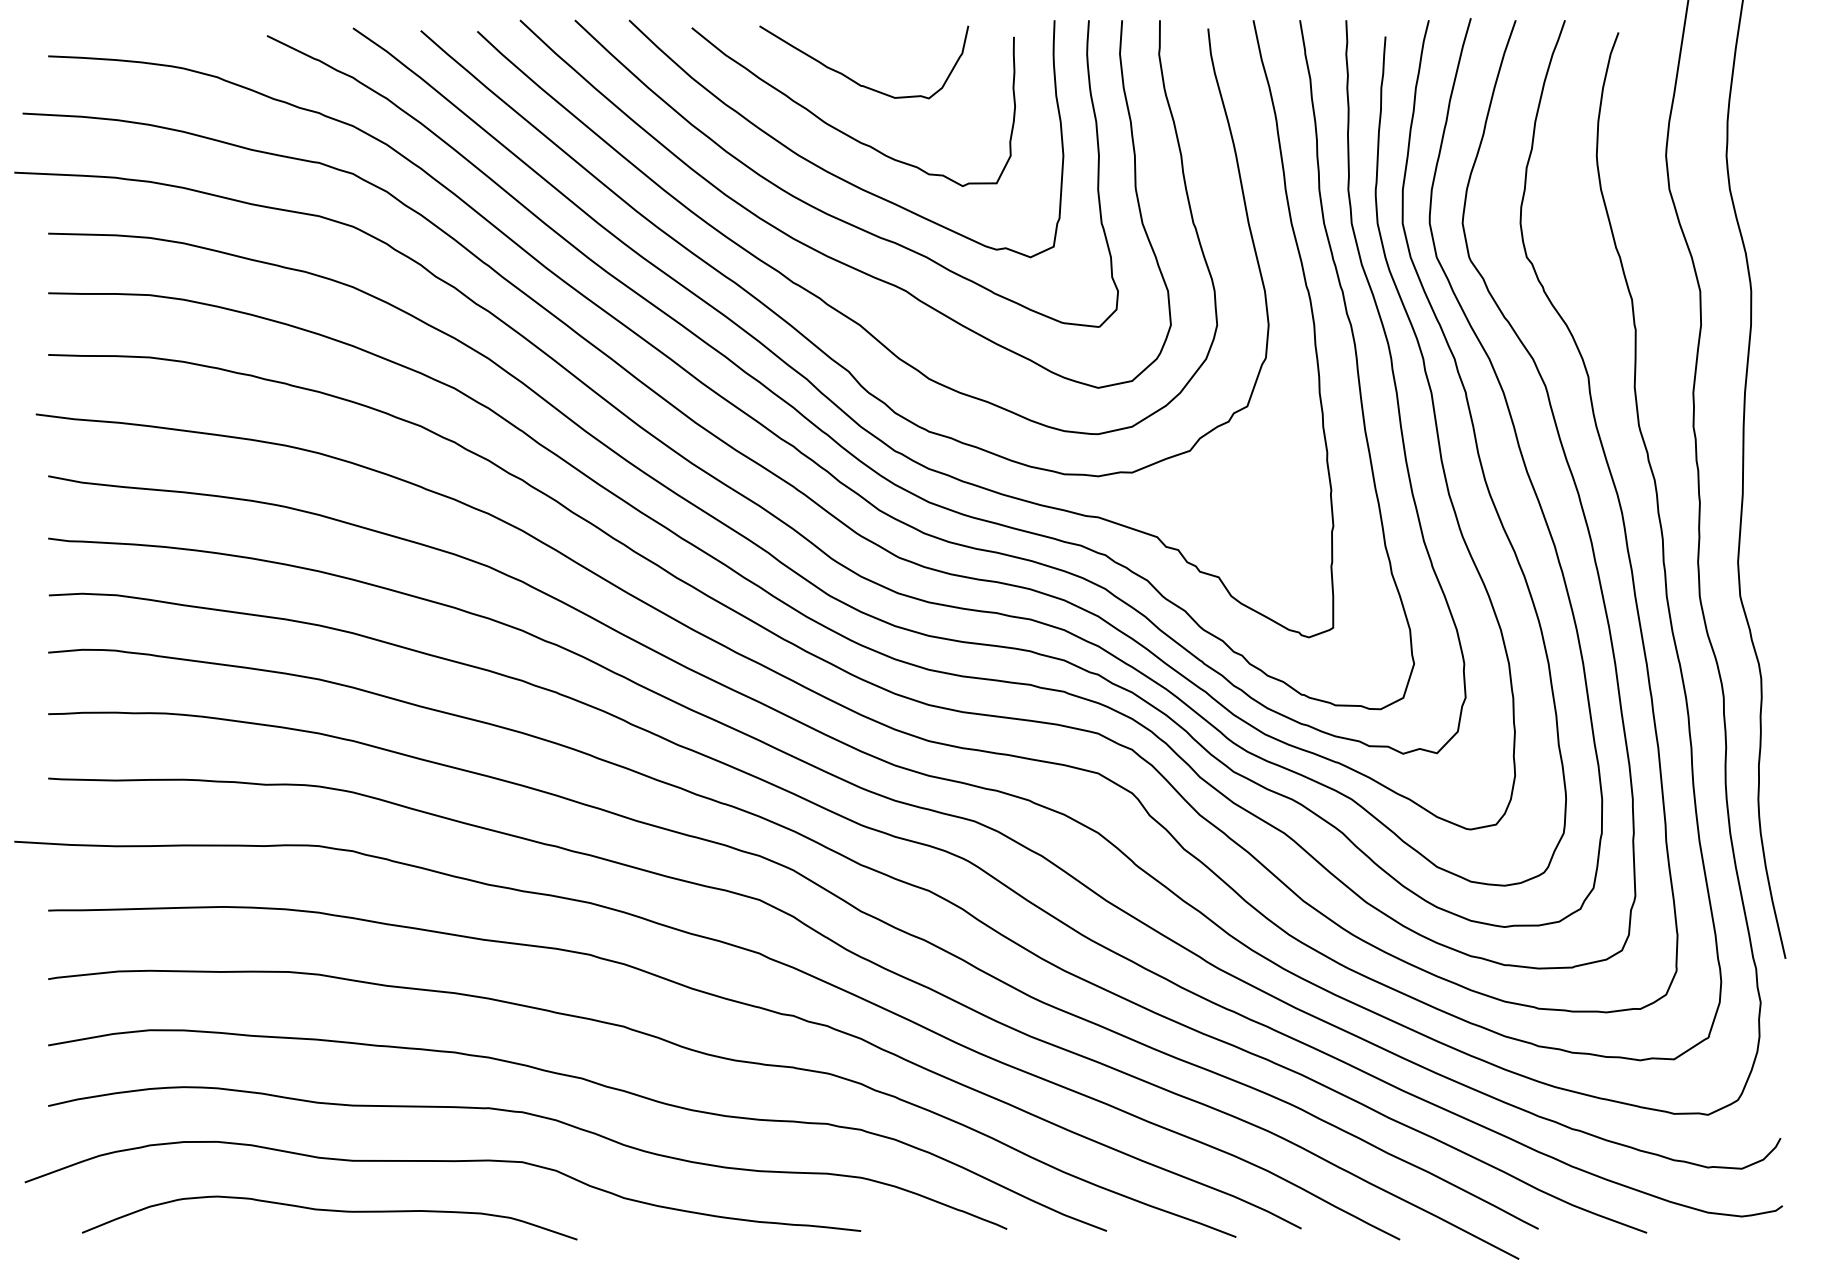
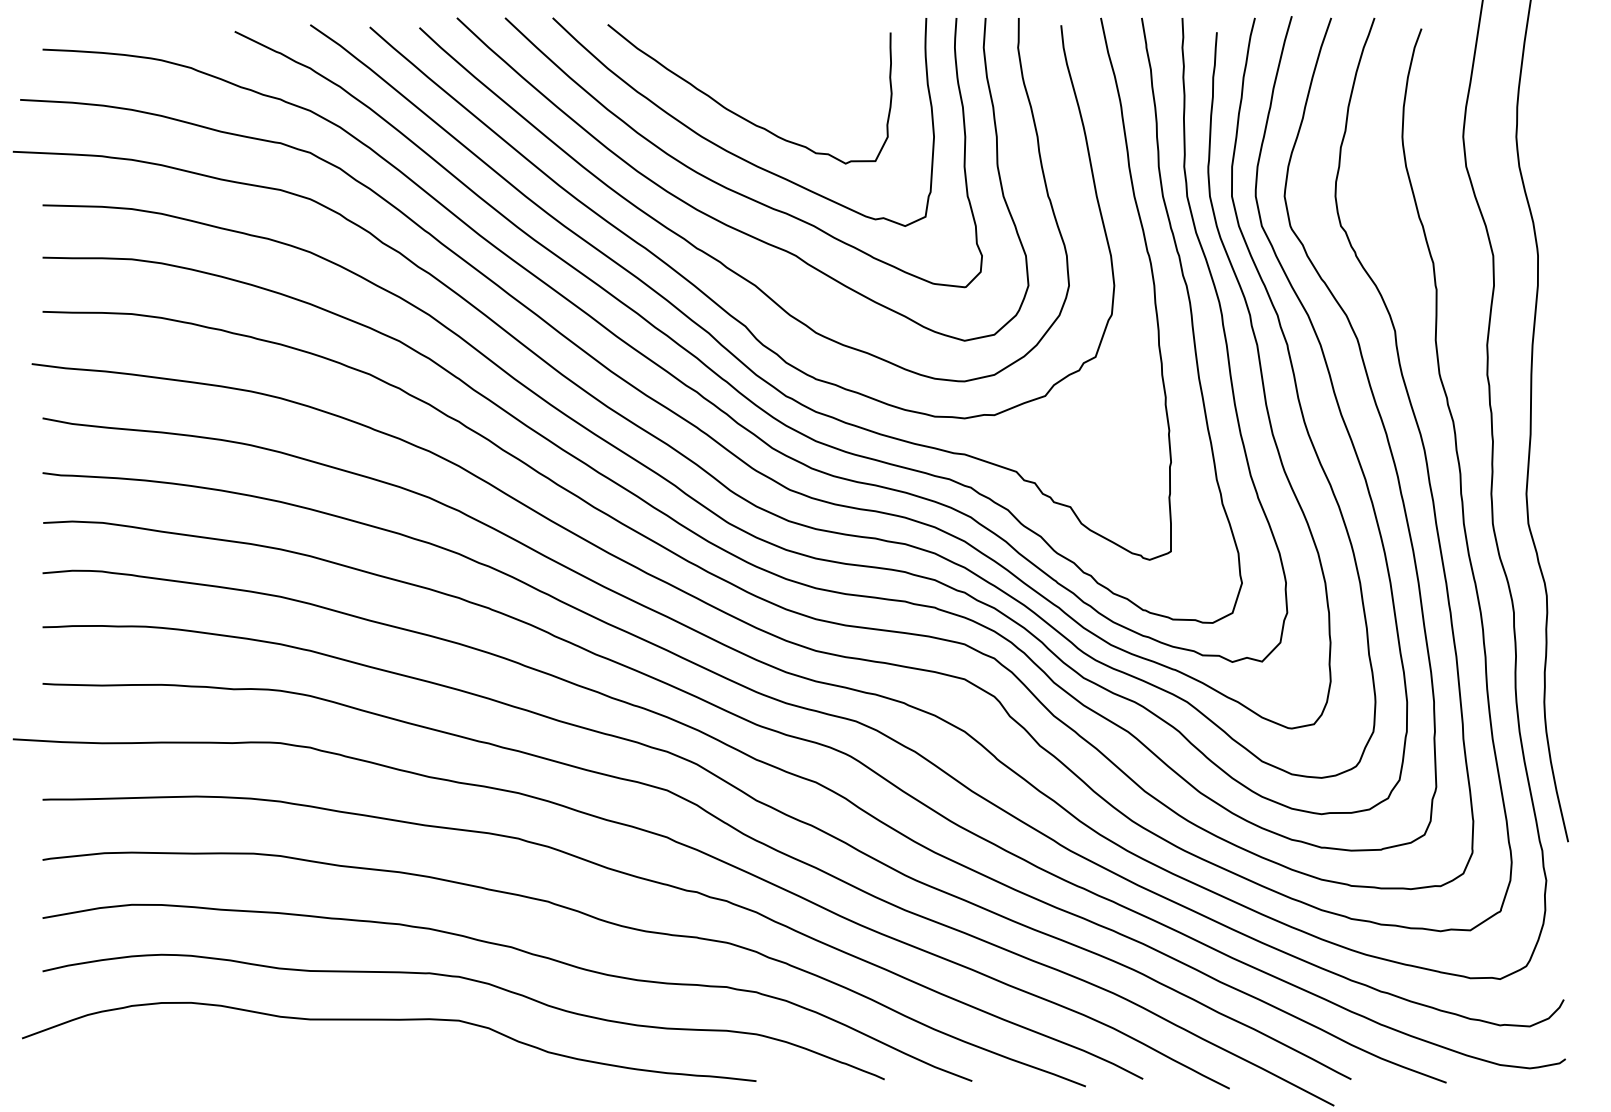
curve: (854, 80) -> (750, 70), removed
curve: (329, 1211) -> (289, 1063), removed

